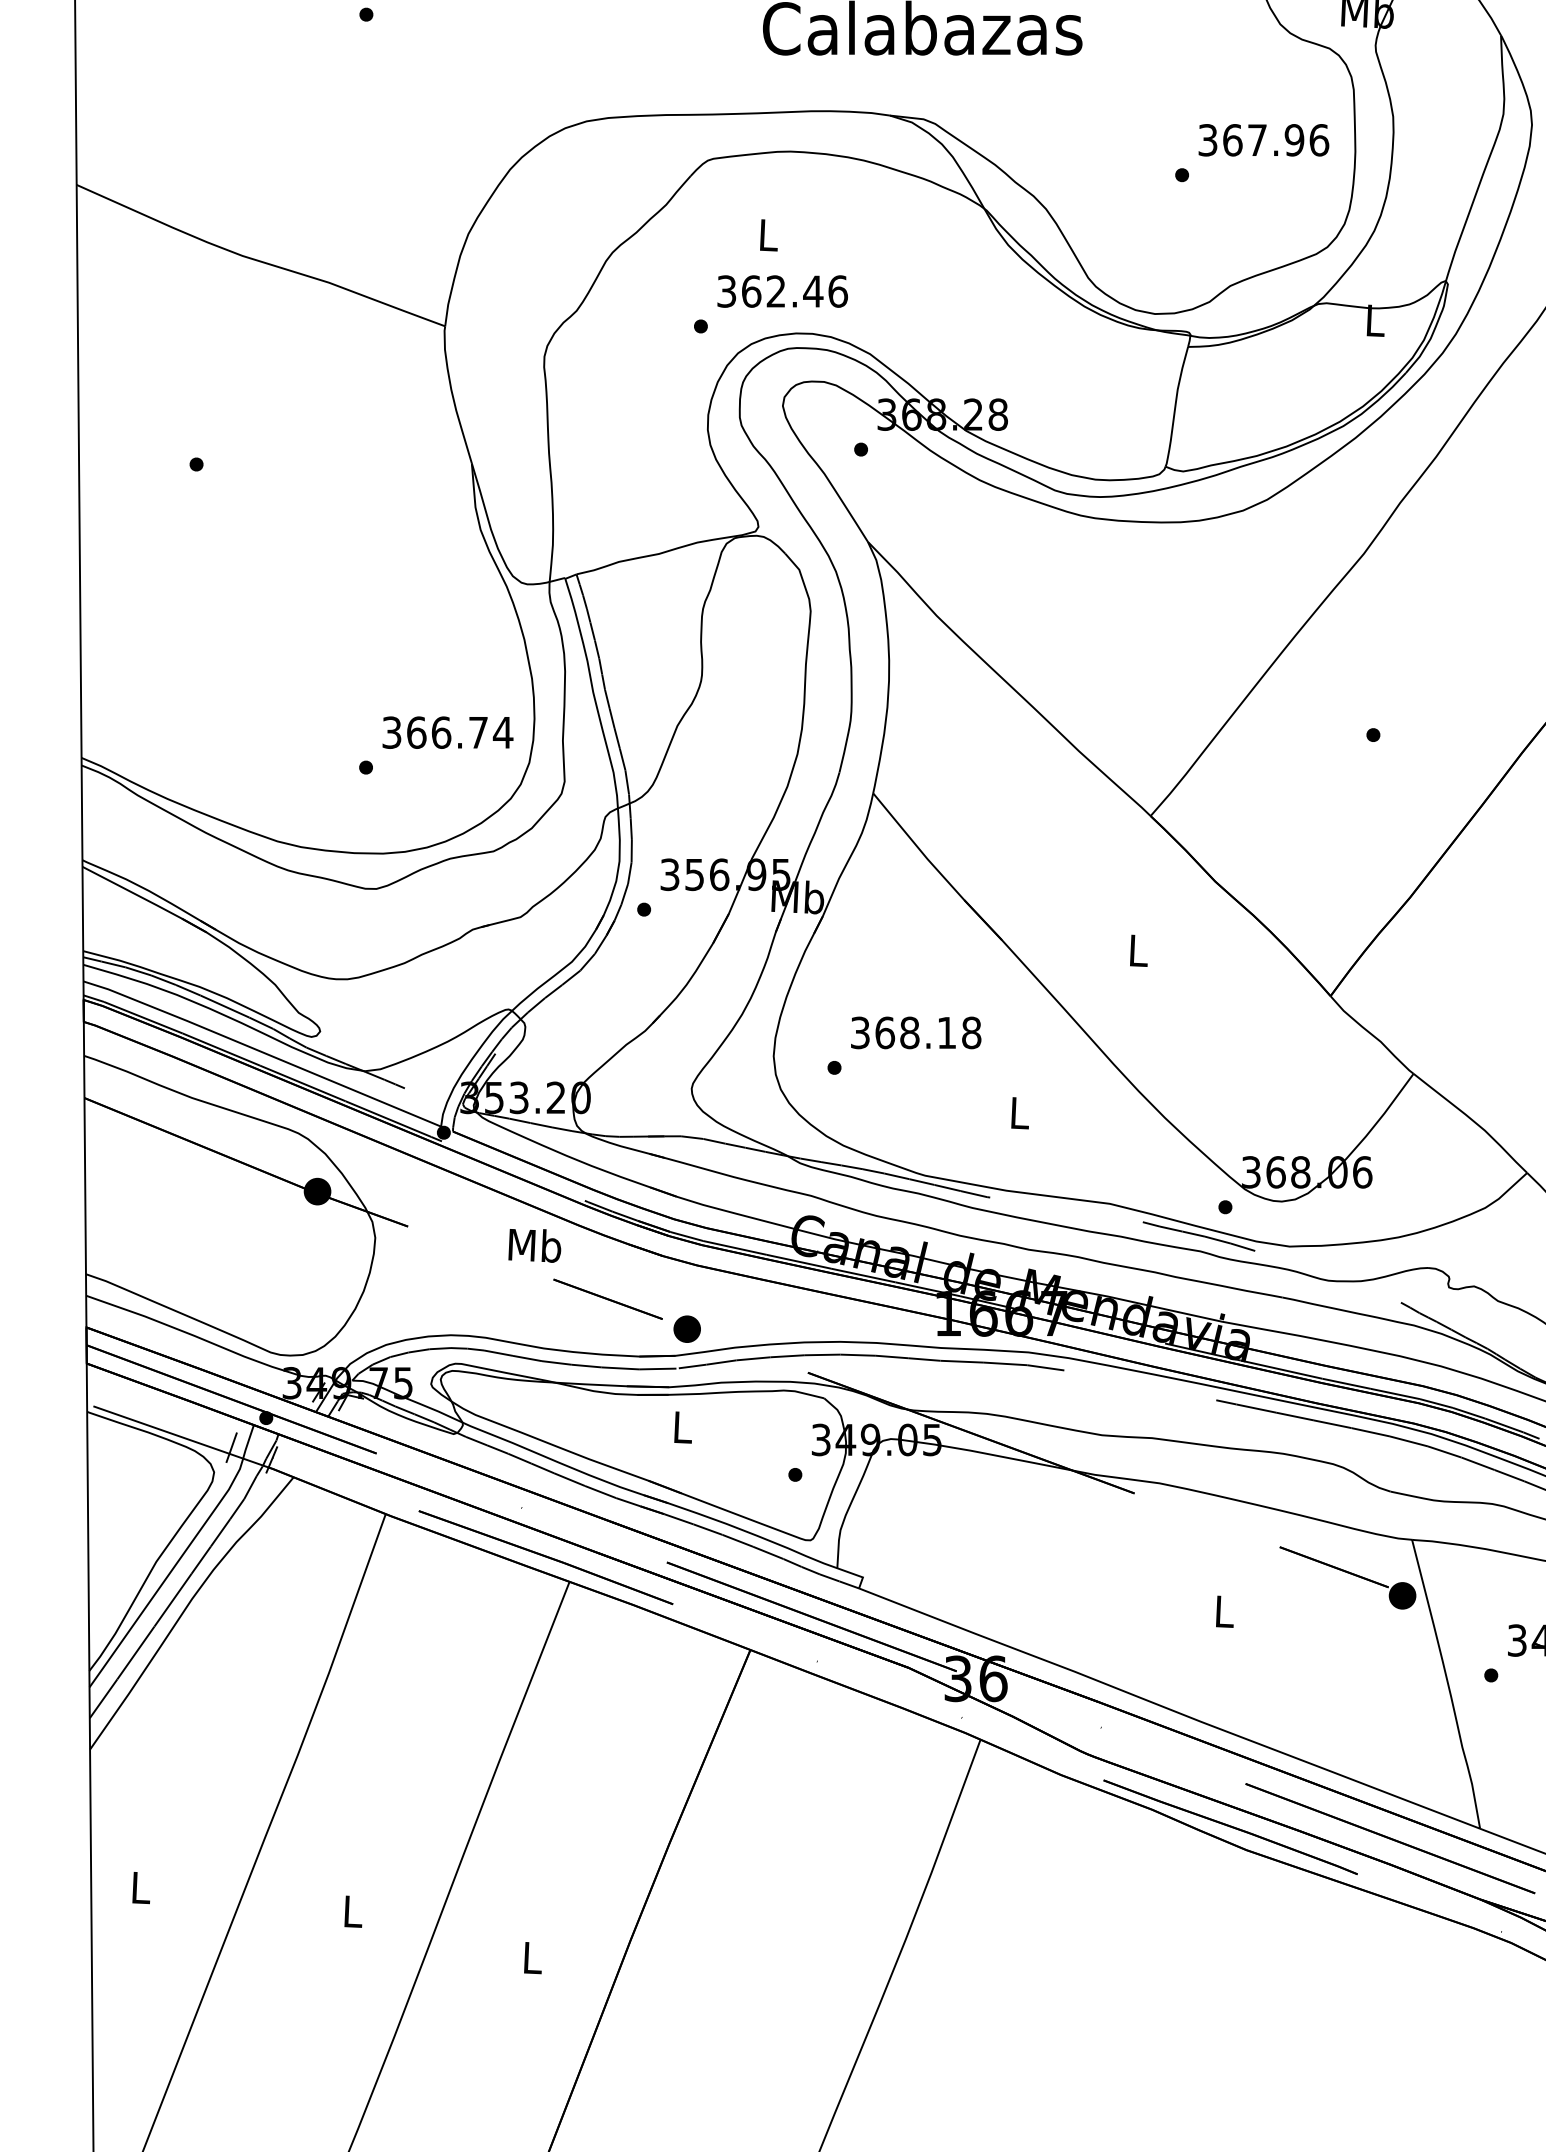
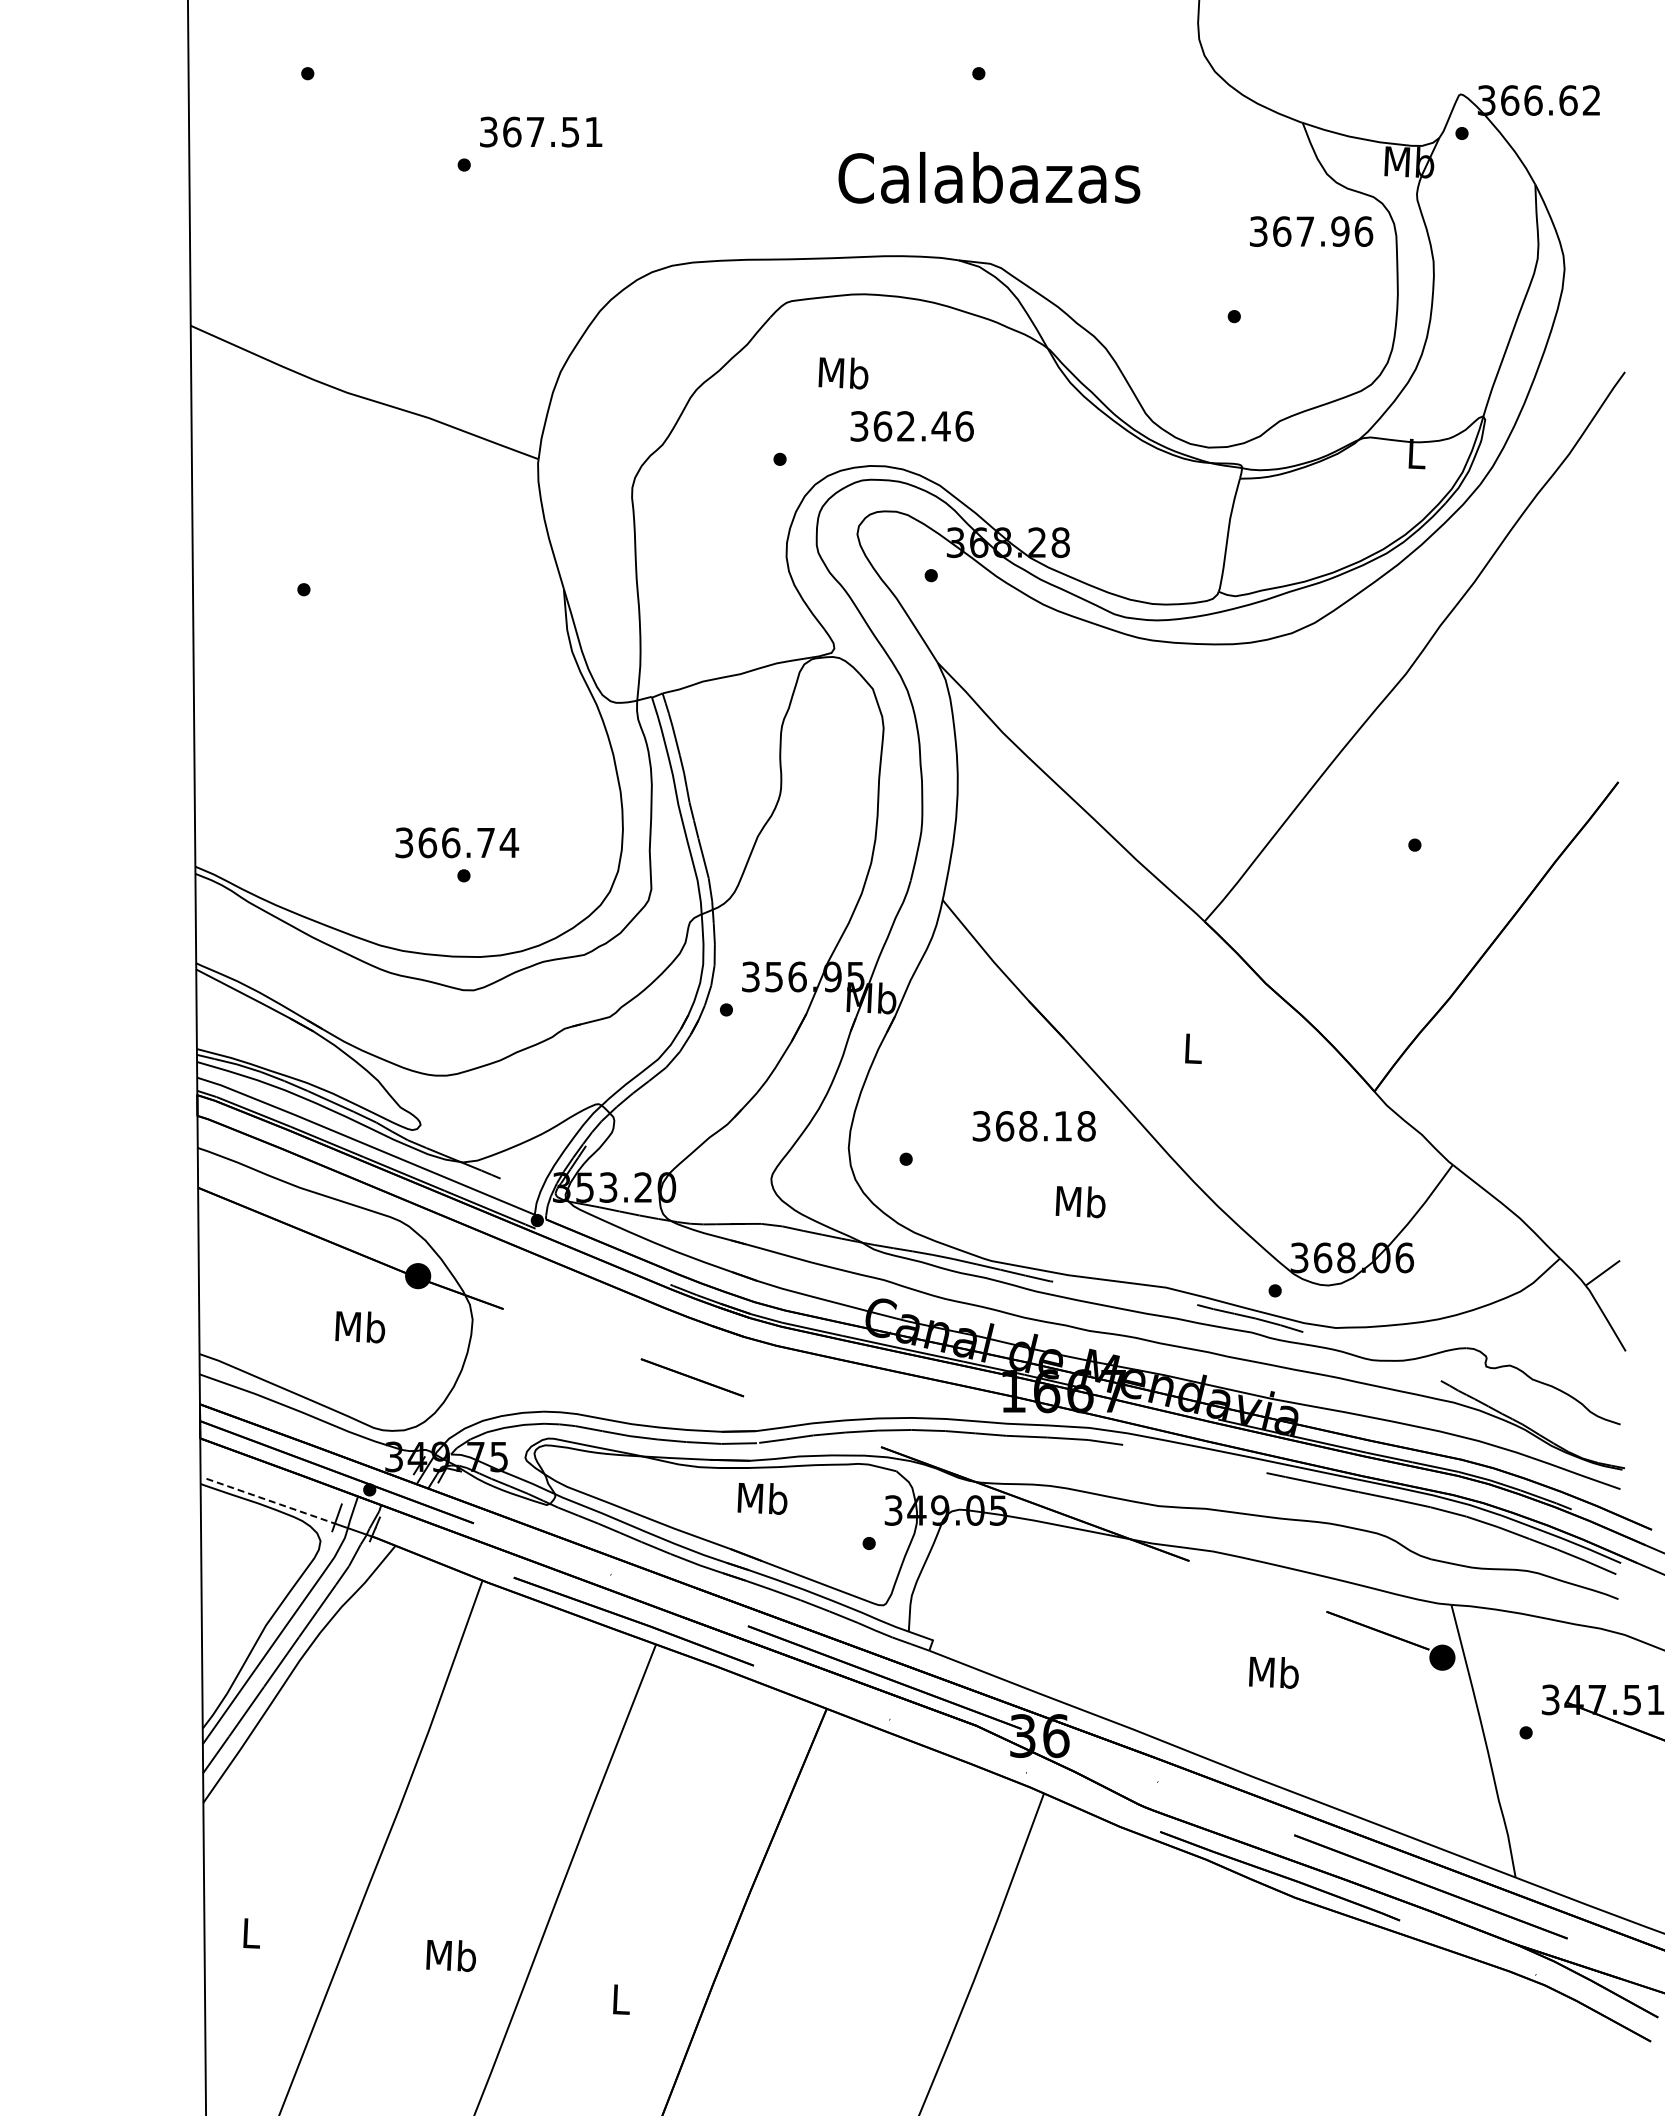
text: (1263, 140) -> (1311, 231), moved
text: (768, 235) -> (843, 373), L -> Mb
text: (781, 291) -> (911, 426), moved
text: (448, 732) -> (457, 842), moved
text: (915, 1033) -> (1033, 1126), moved
text: (1019, 1113) -> (1080, 1202), L -> Mb
text: (535, 1246) -> (360, 1327), moved
part: (687, 1328) -> (767, 1405), removed
text: (682, 1427) -> (762, 1498), L -> Mb
line: (162, 1430) -> (271, 1501), solid -> dashed
text: (1223, 1611) -> (1273, 1672), L -> Mb
text: (351, 1912) -> (450, 1956), L -> Mb

